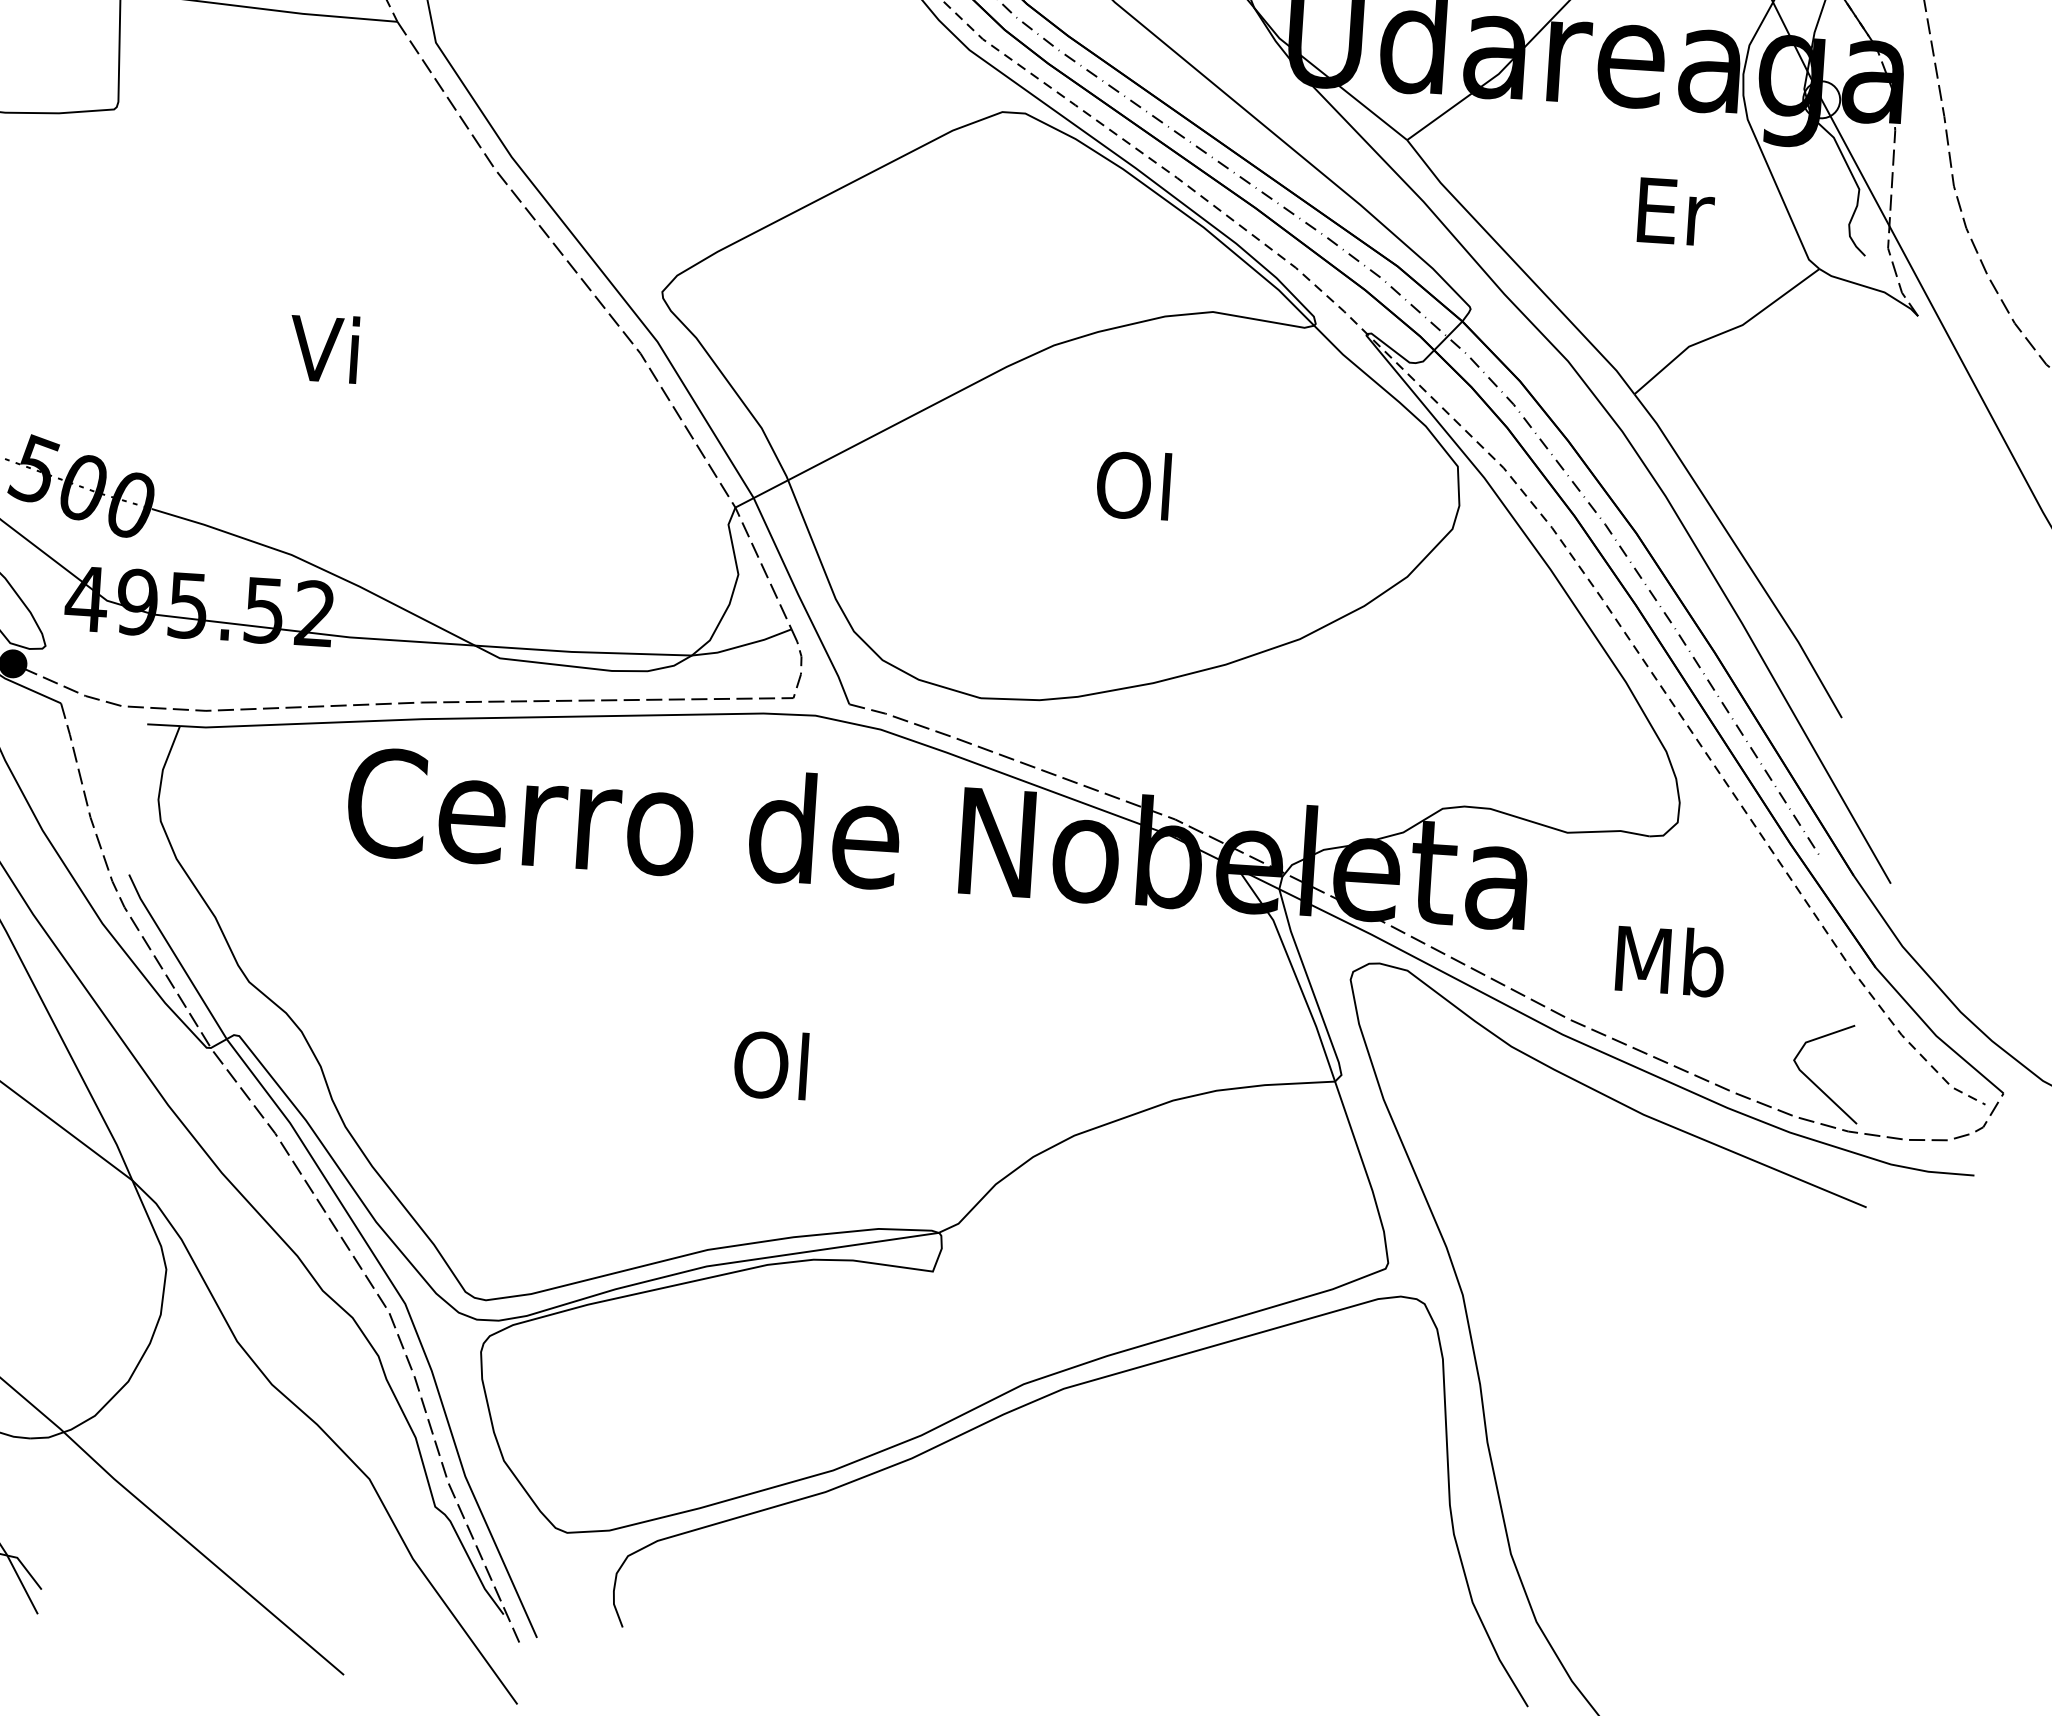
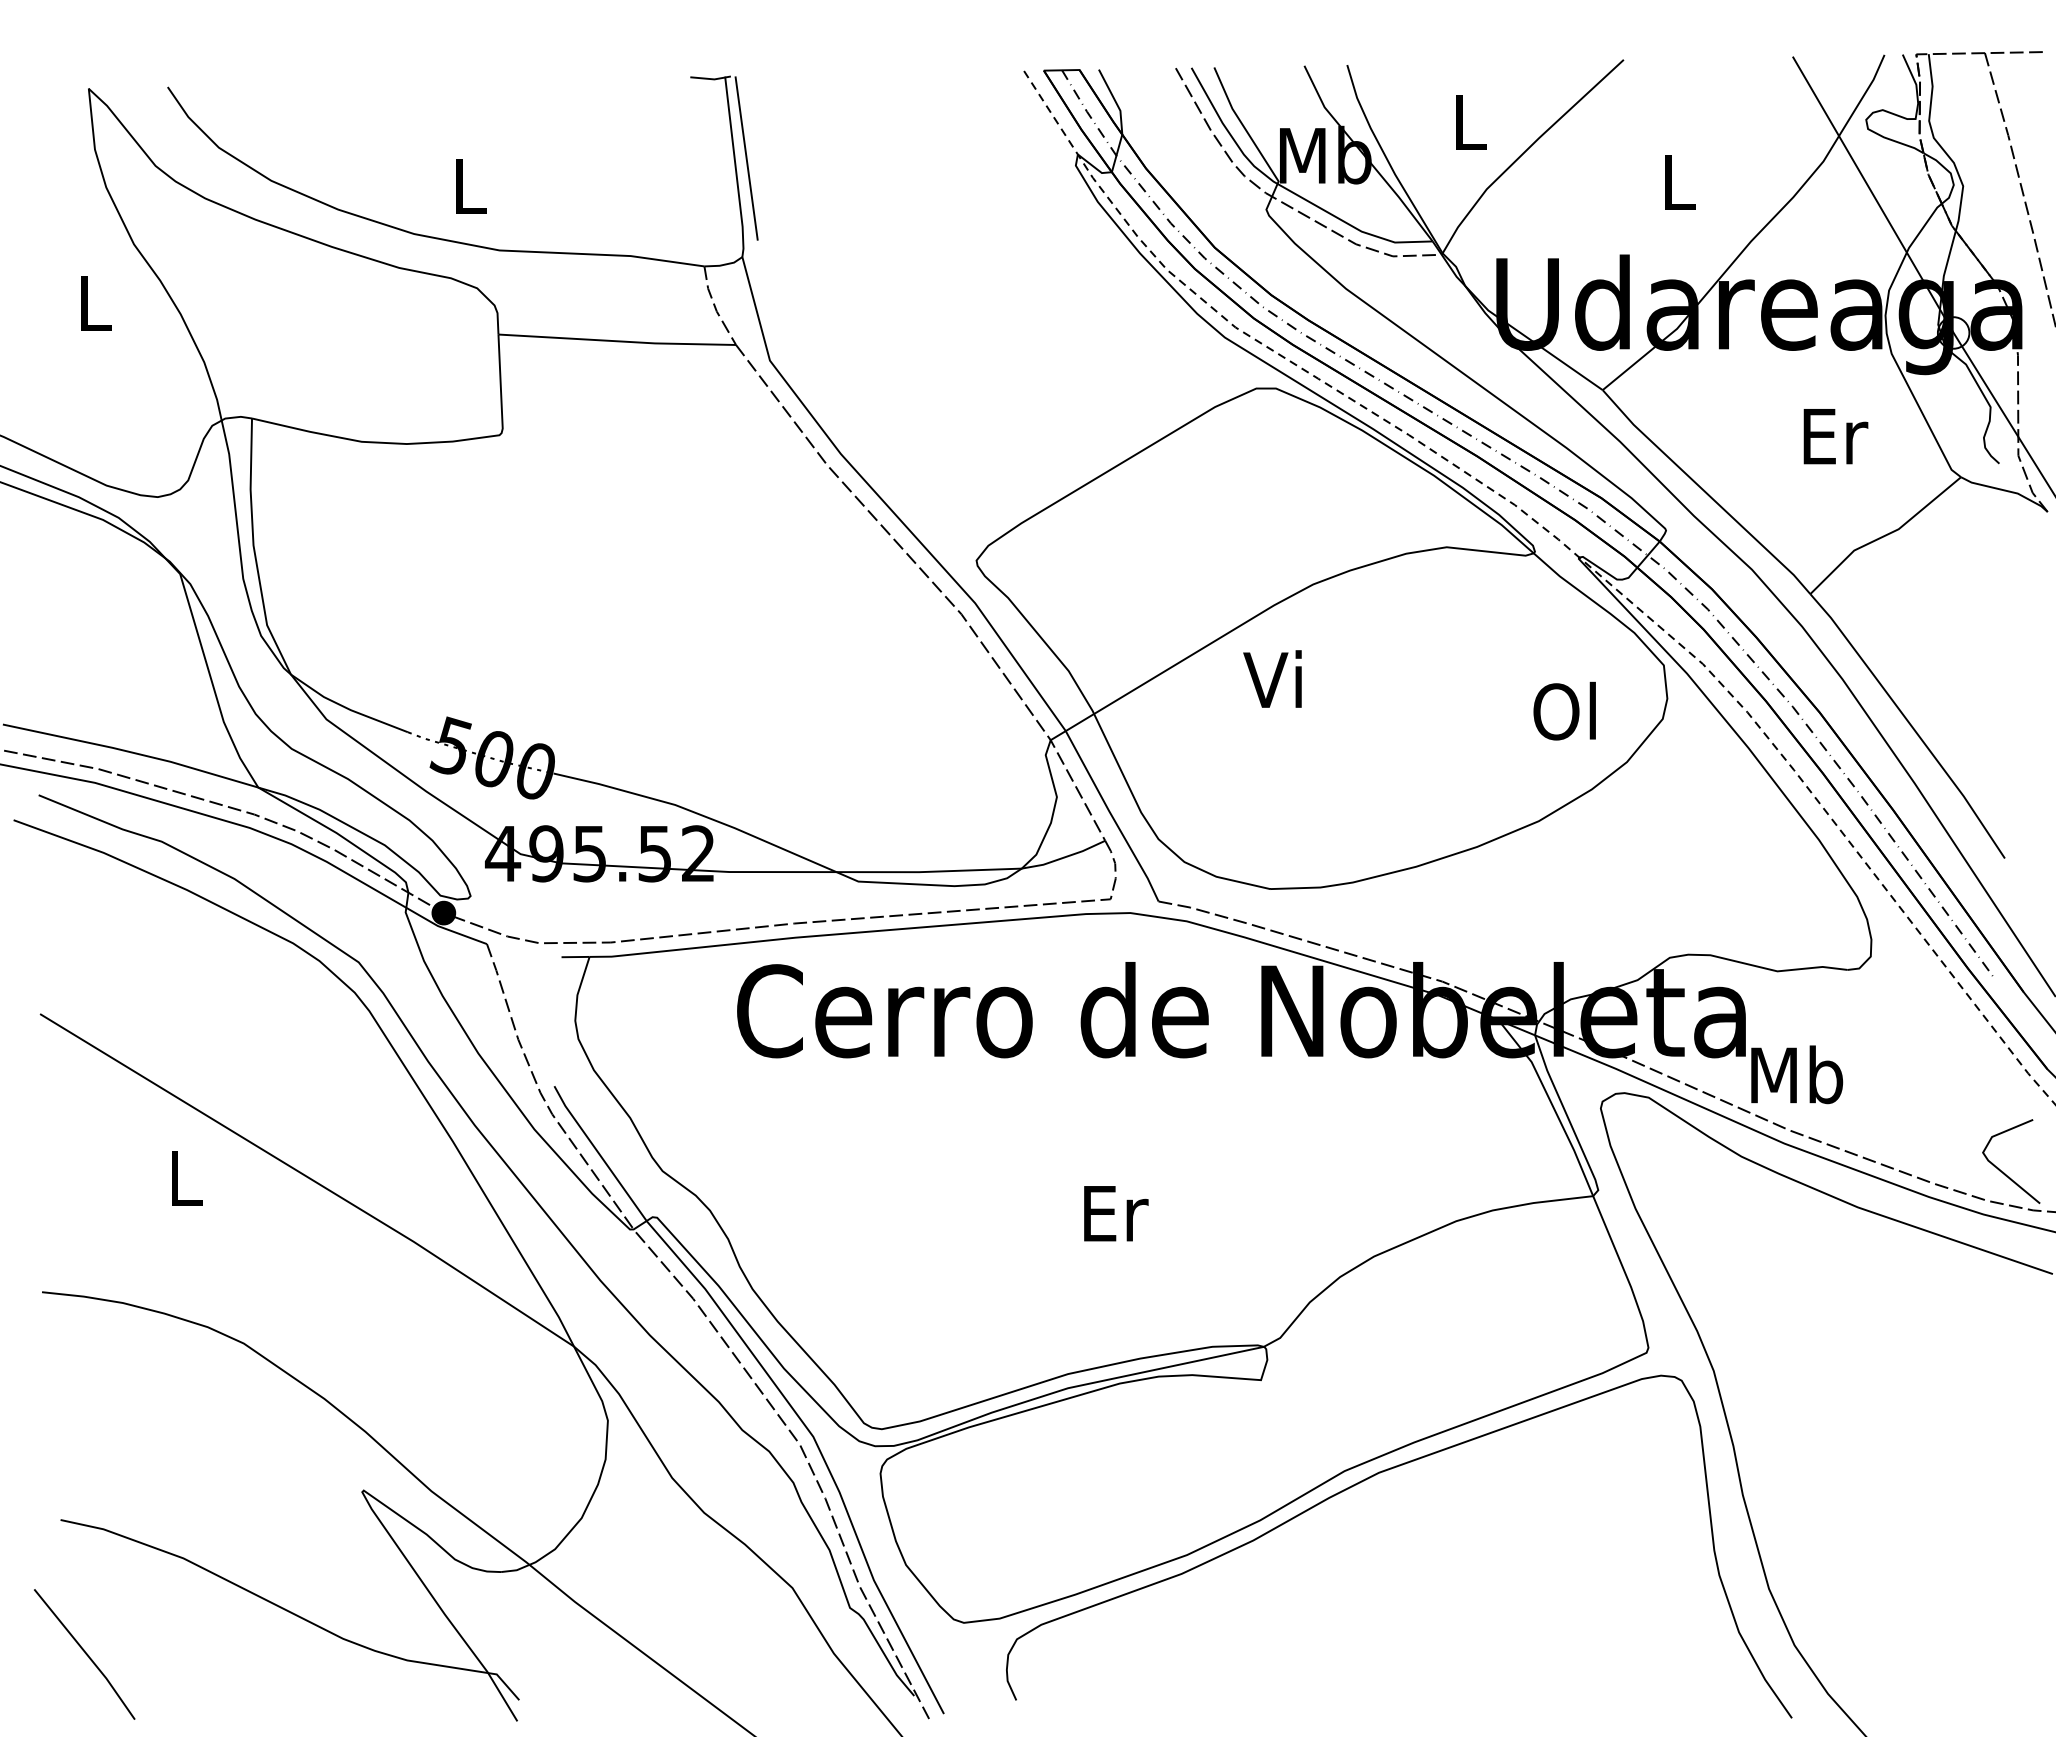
text: (324, 347) -> (1272, 678), moved
text: (1133, 484) -> (1564, 710), moved
text: (1670, 960) -> (1797, 1074), moved
text: (774, 1064) -> (1114, 1212), Ol -> Er

